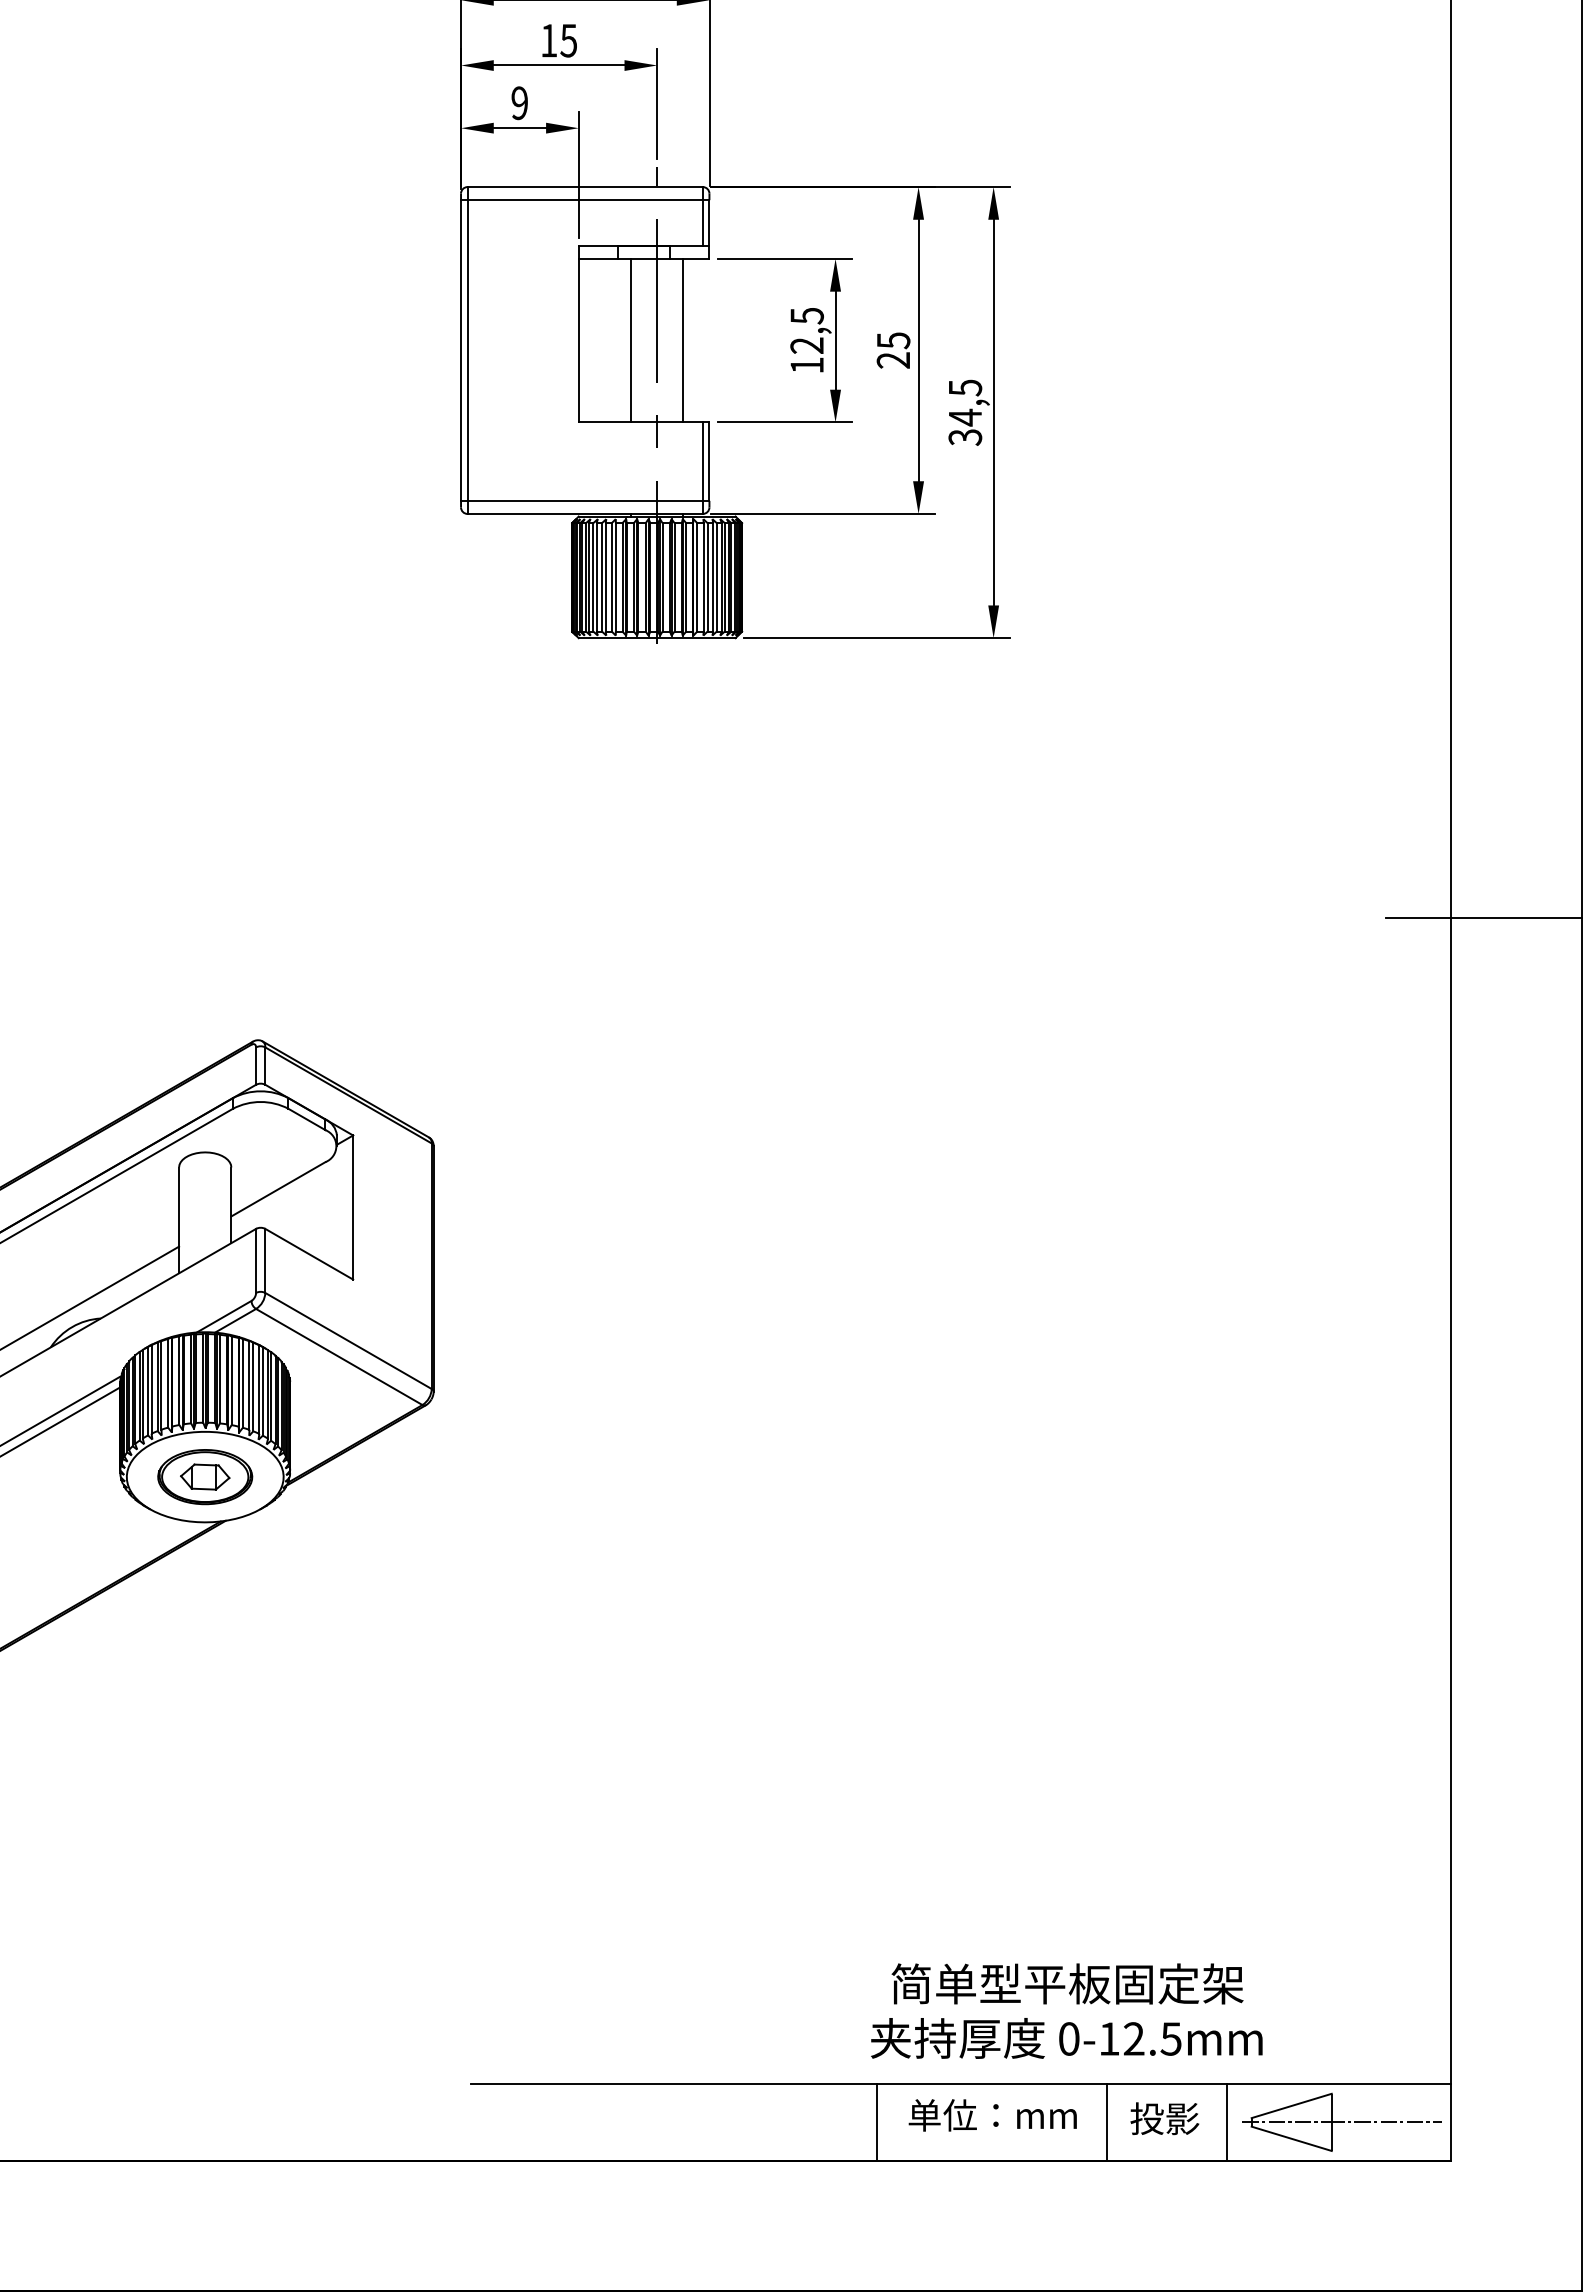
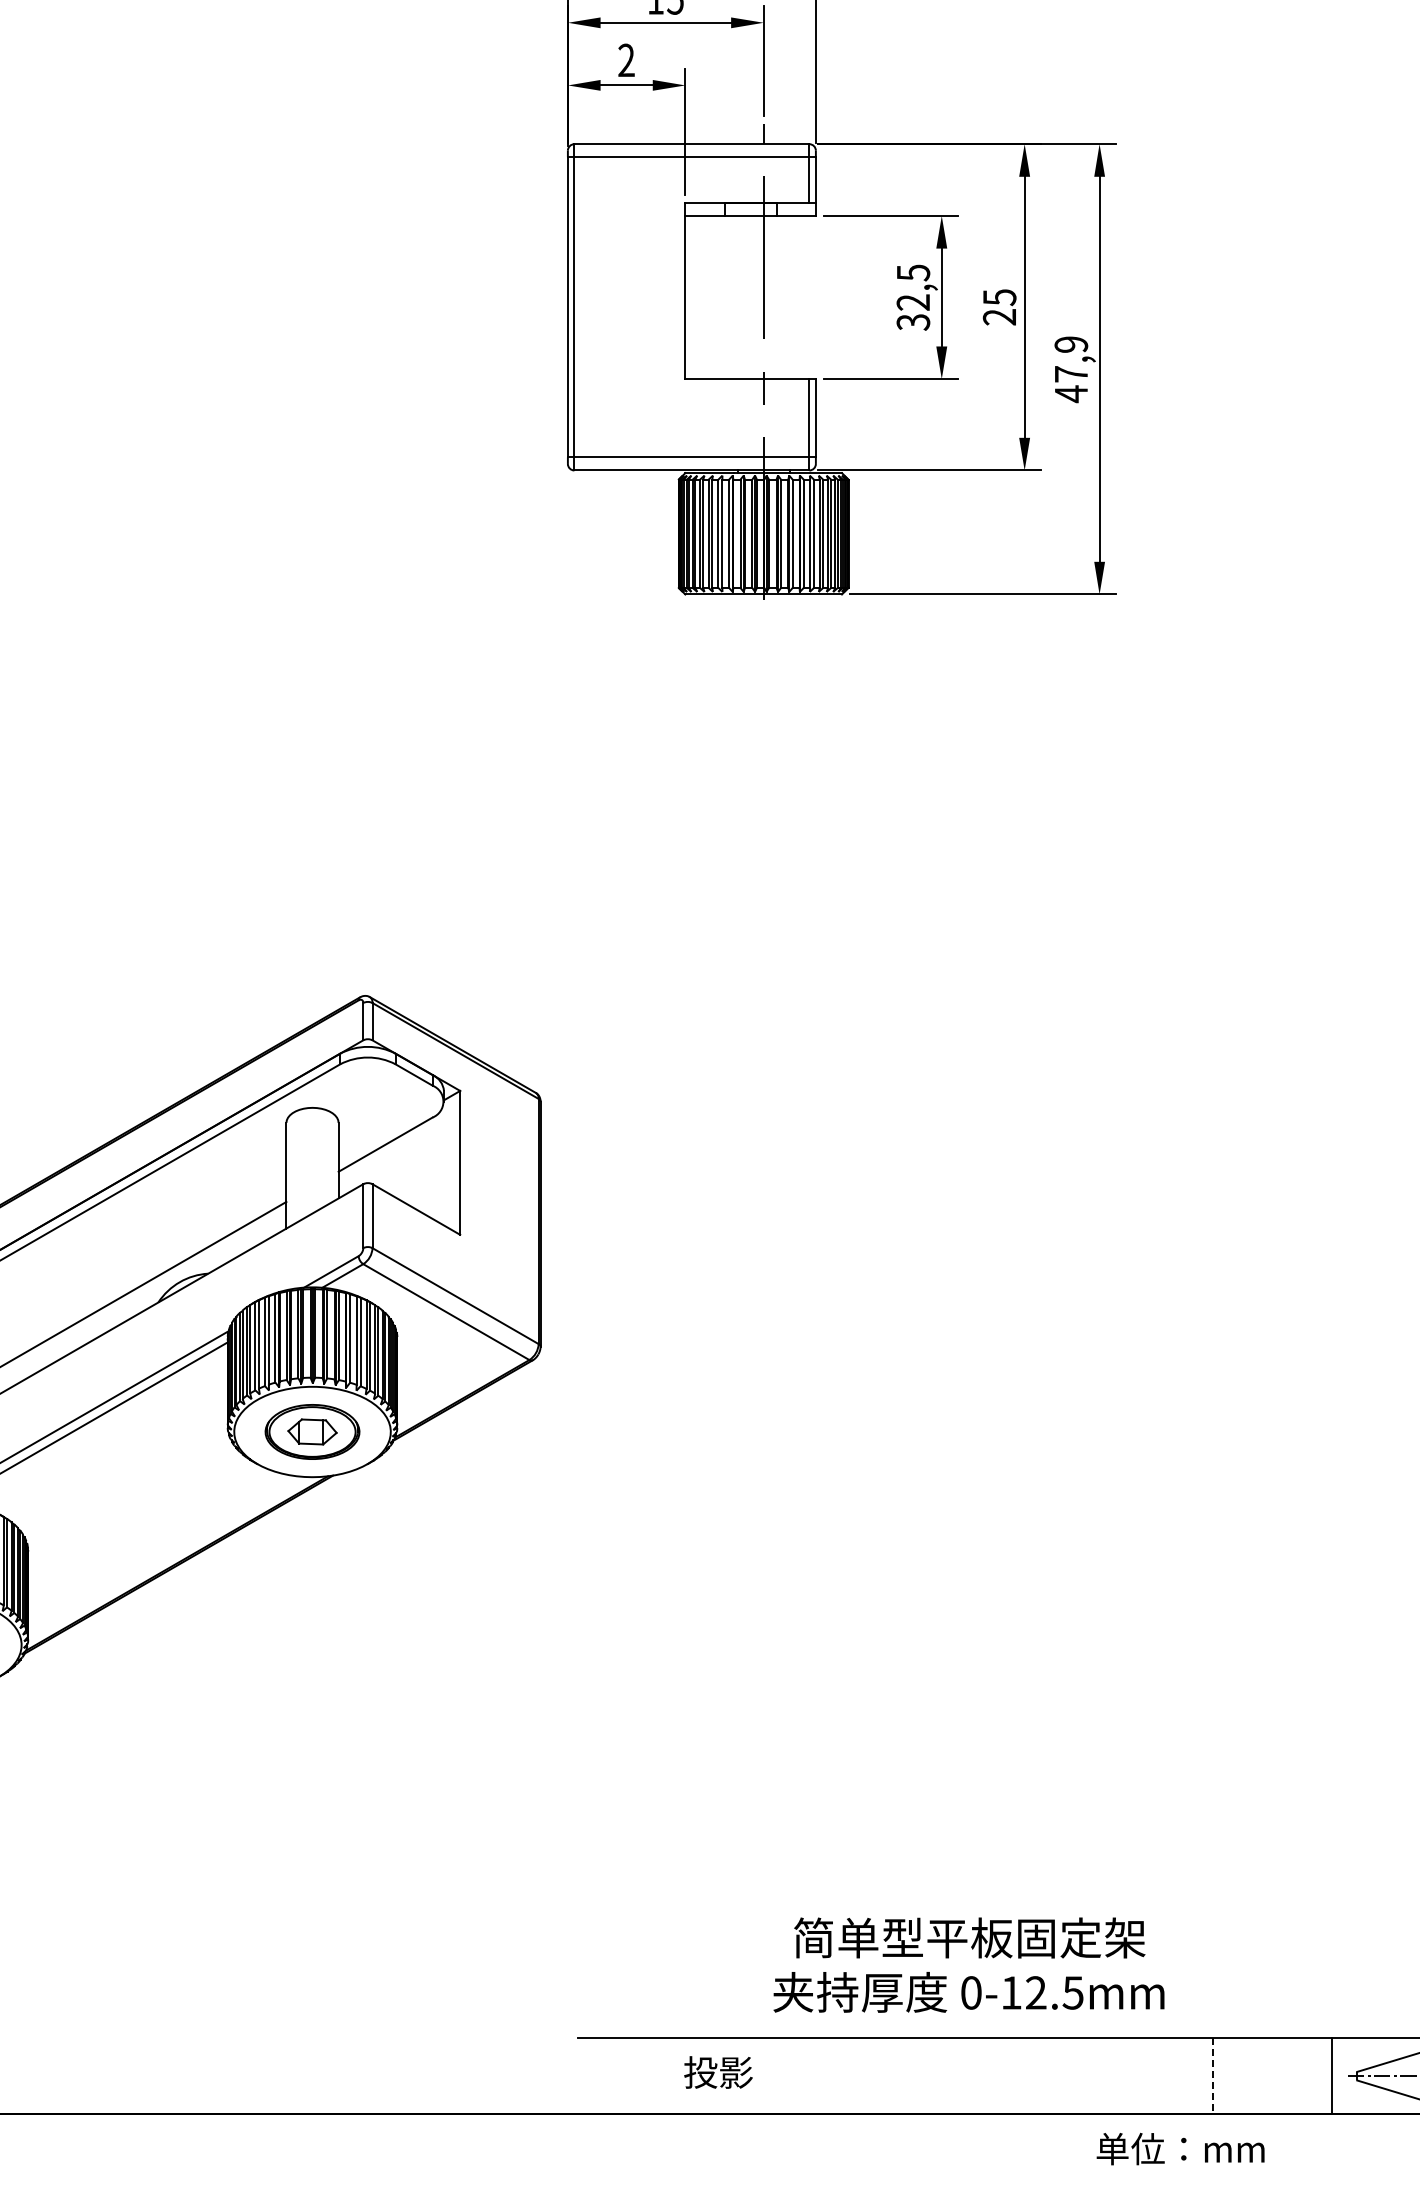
text: (519, 103) -> (626, 60), 9 -> 2
line: (631, 340) -> (738, 297), removed
line: (683, 340) -> (789, 297), removed
text: (806, 365) -> (912, 322), 12,5 -> 32,5
text: (965, 412) -> (1071, 369), 34,5 -> 47,9
text: (1066, 2010) -> (968, 1964), moved
text: (992, 2115) -> (1180, 2149), moved
text: (1164, 2118) -> (718, 2072), moved
line: (876, 2122) -> (982, 2076), removed
line: (1107, 2122) -> (1213, 2076), solid -> dashed

